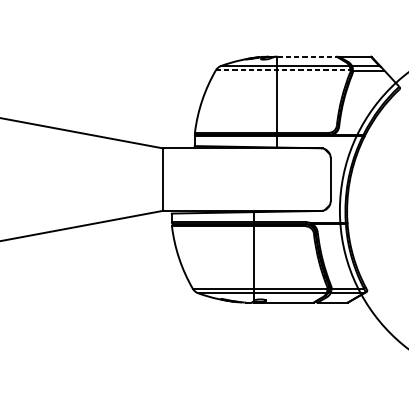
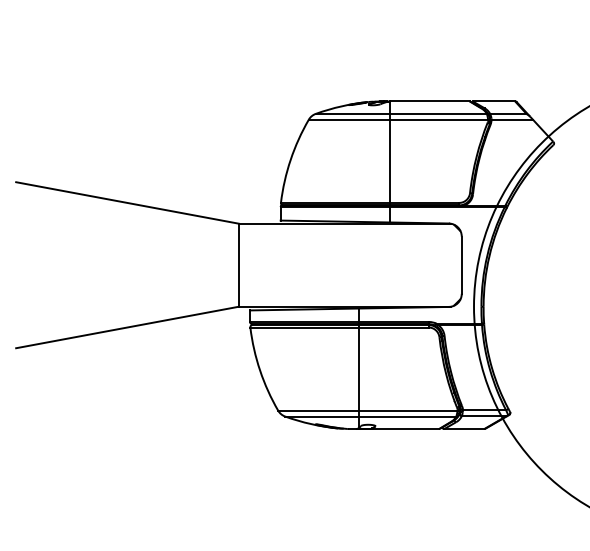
line: (307, 56) -> (430, 101), dashed -> solid
line: (283, 70) -> (398, 119), dashed -> solid

